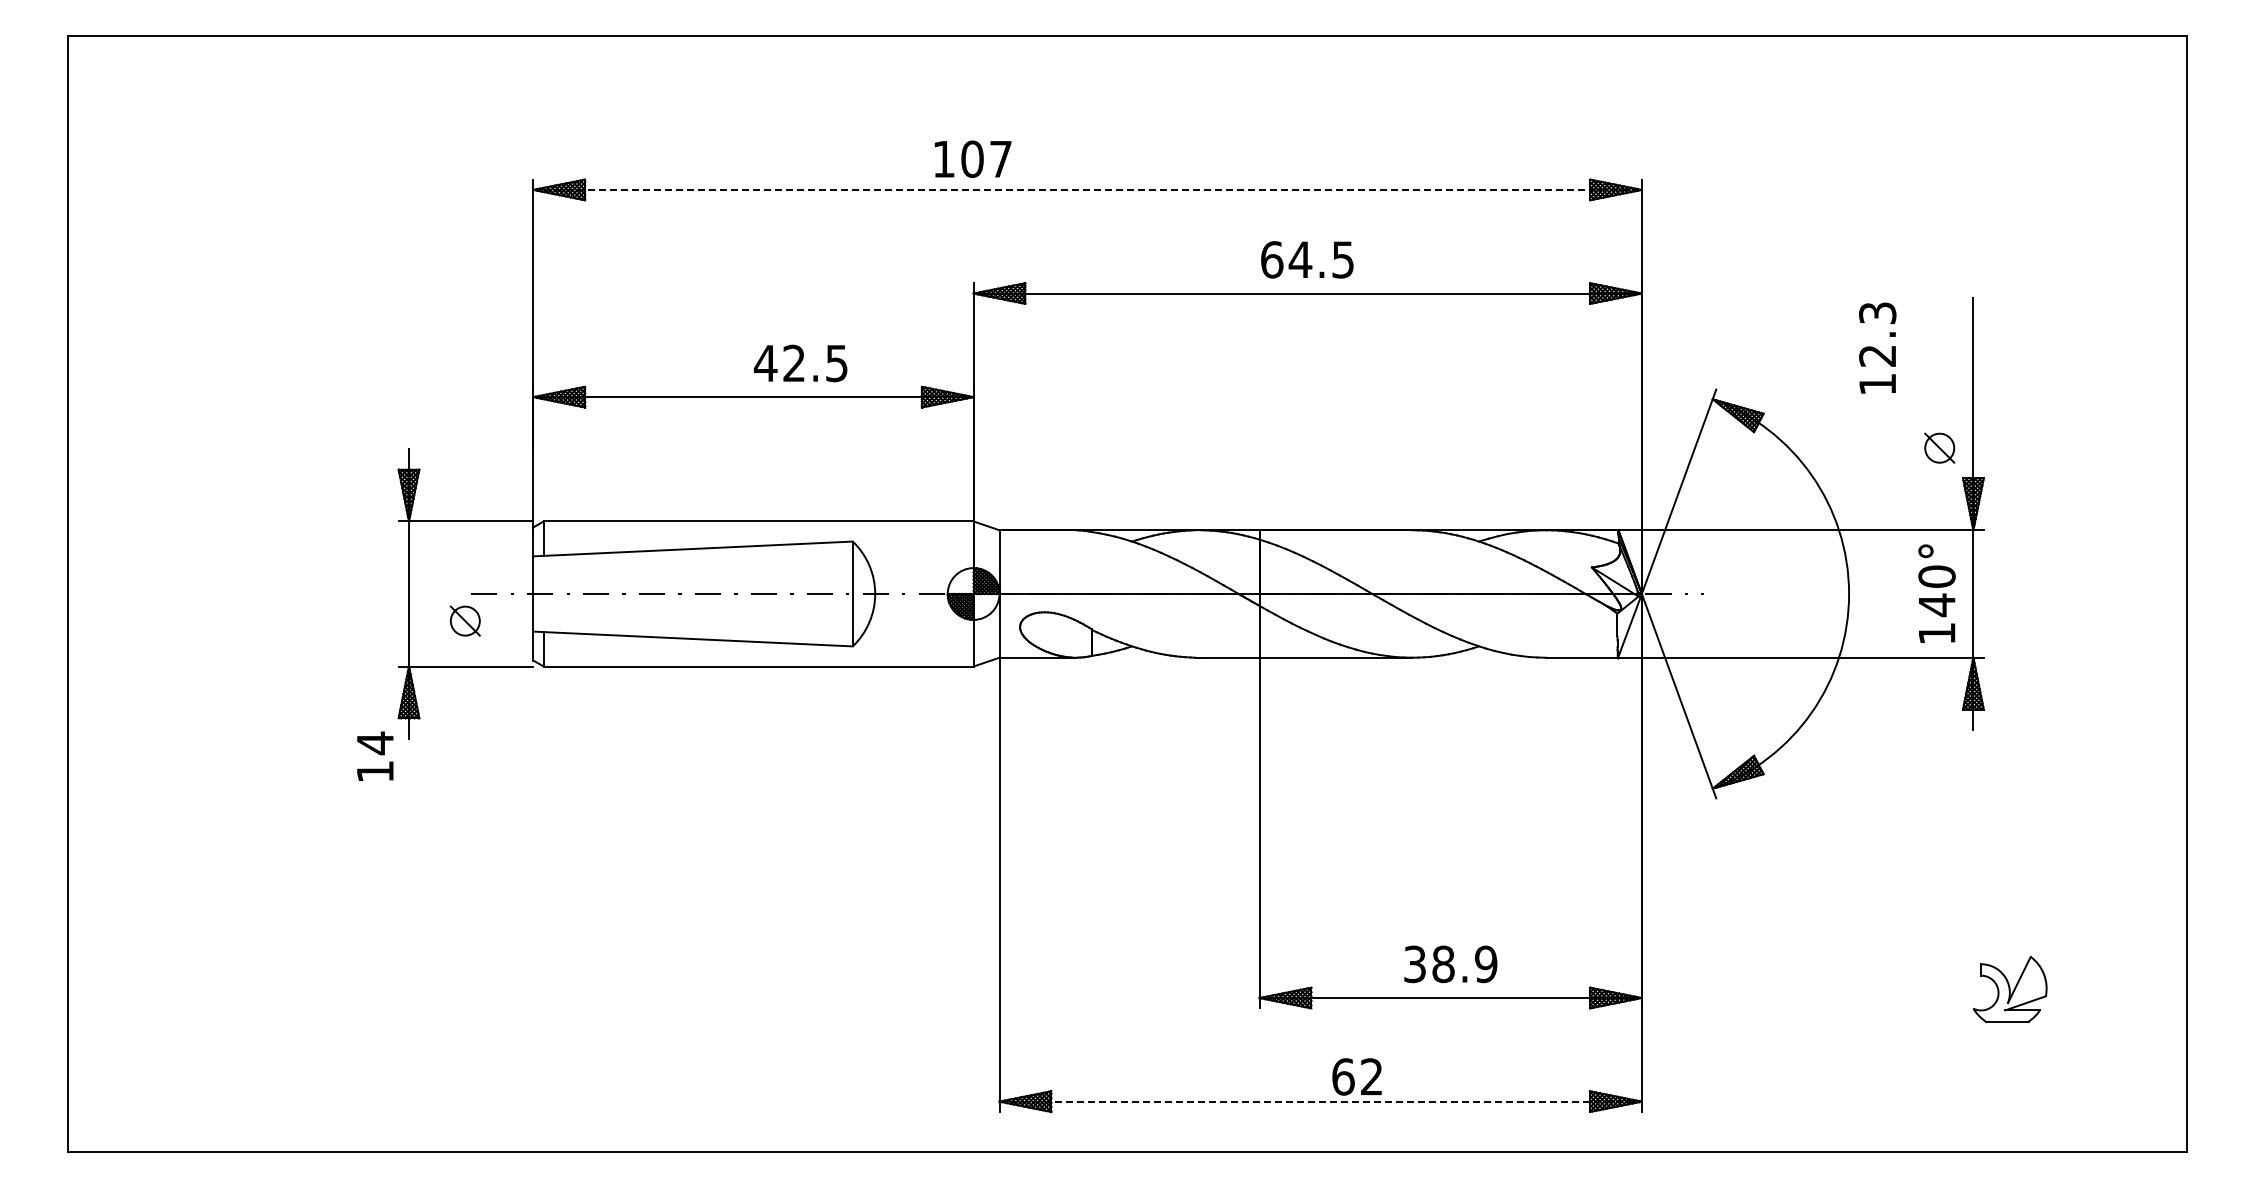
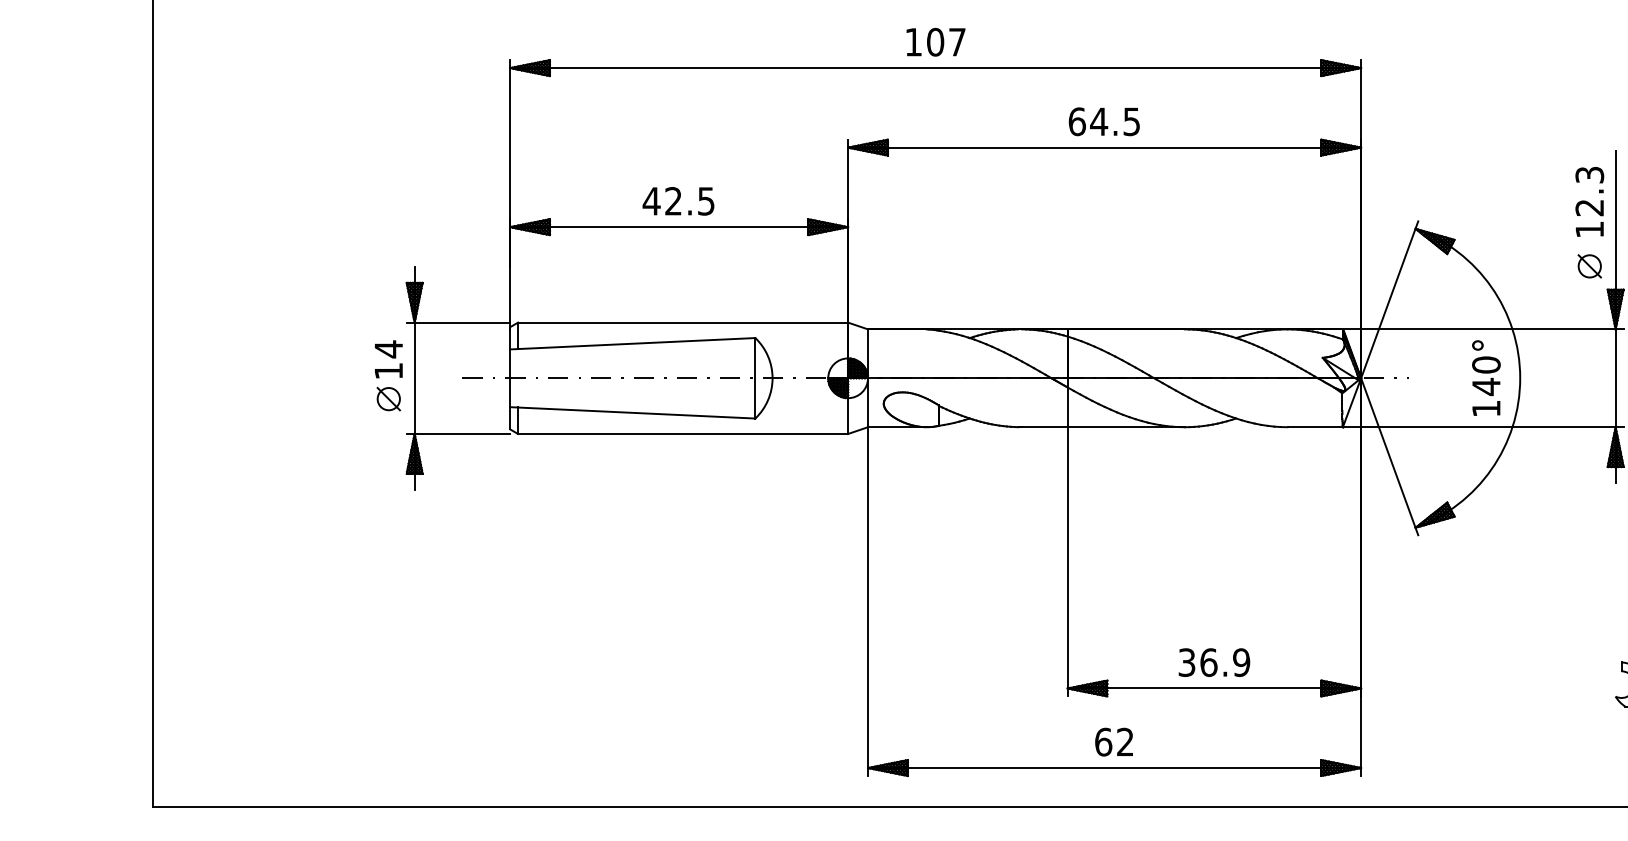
text: (972, 158) -> (935, 41), moved
line: (1088, 189) -> (936, 67), dashed -> solid
text: (1877, 347) -> (1589, 201), moved
text: (800, 363) -> (678, 201), moved
text: (1936, 593) -> (1485, 377), moved
part: (464, 620) -> (388, 398), moved
text: (375, 755) -> (388, 358), moved
text: (1443, 963) -> (1208, 661), 38.9 -> 36.9
text: (1356, 1076) -> (1113, 741), moved
line: (1321, 1101) -> (1115, 767), dashed -> solid

